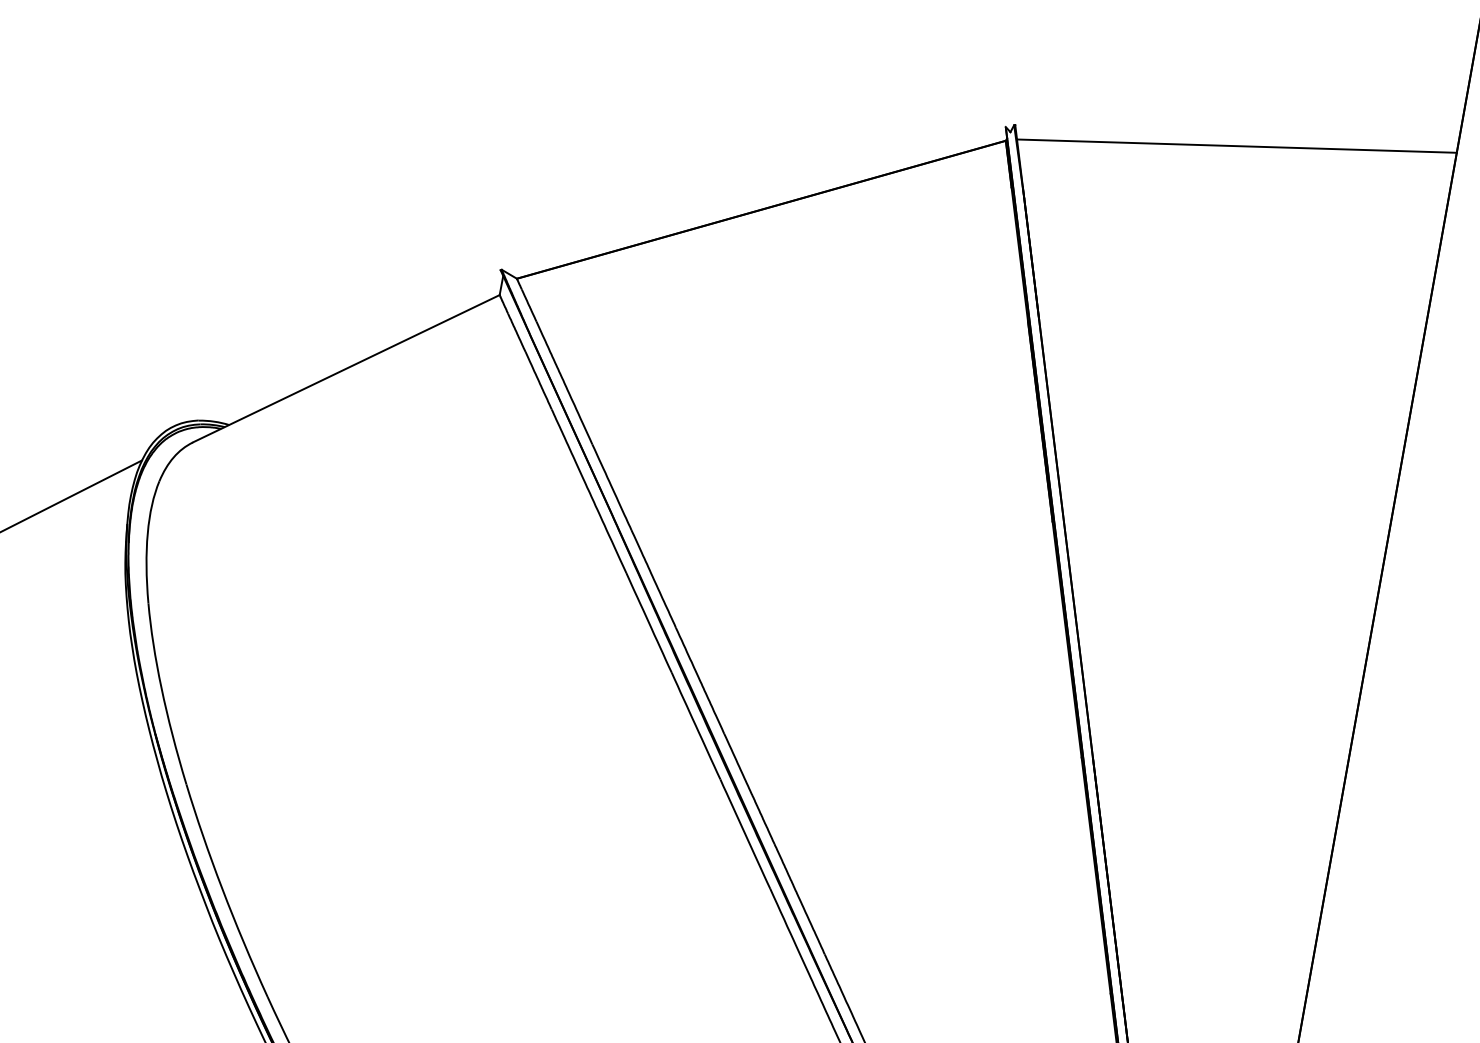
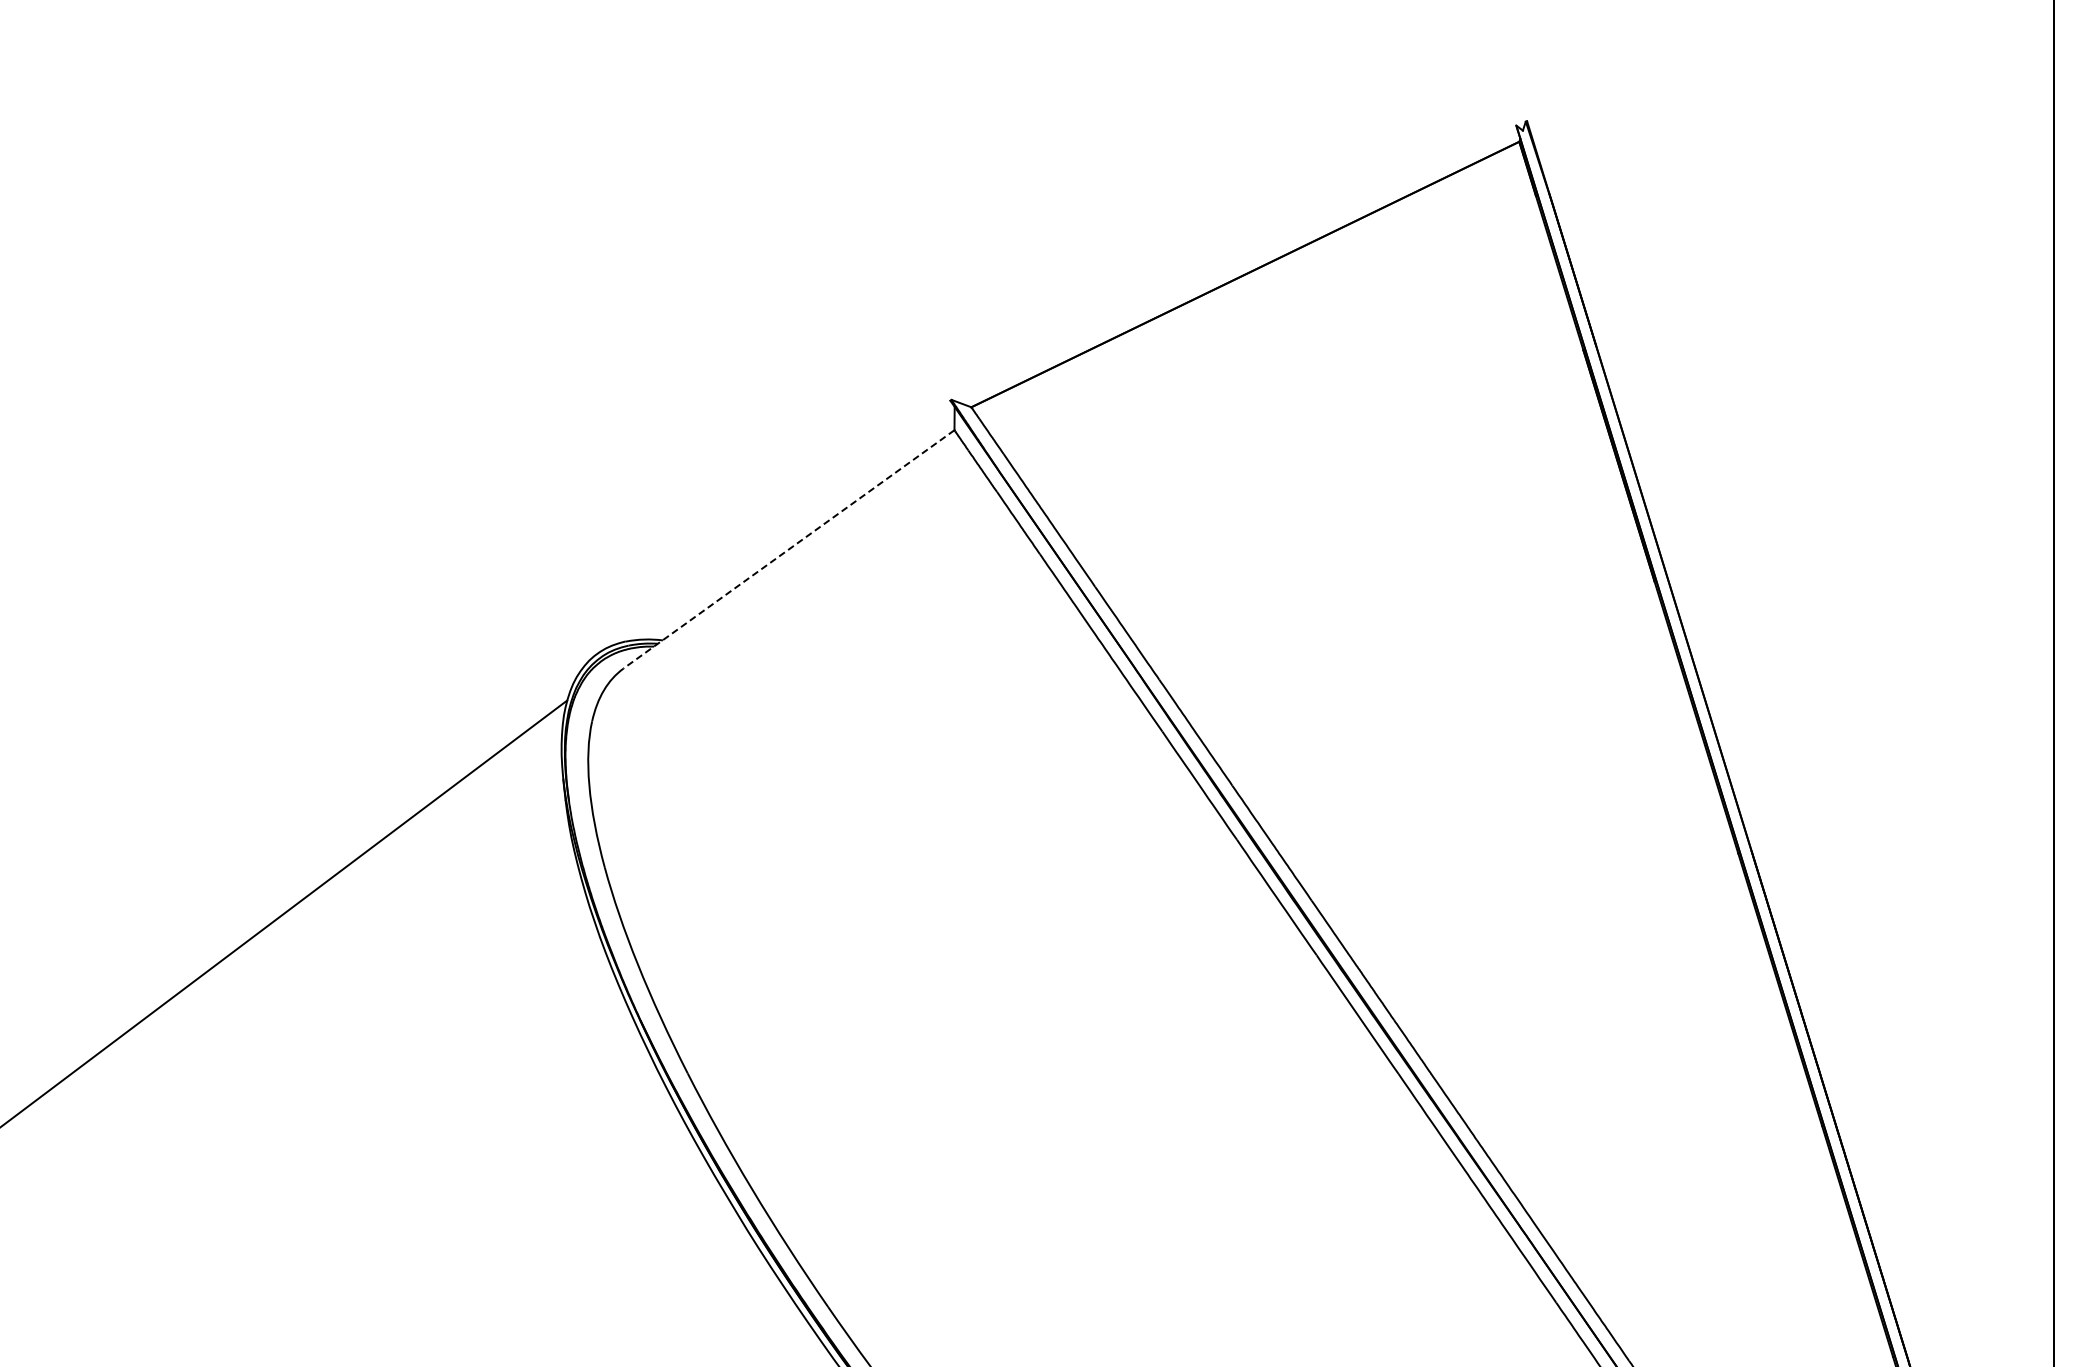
line: (1236, 146) -> (1792, 99), removed
line: (345, 368) -> (788, 549), solid -> dashed

